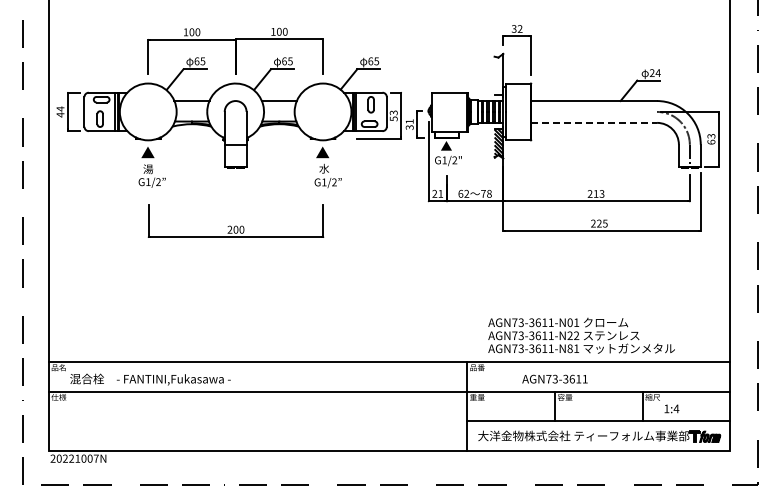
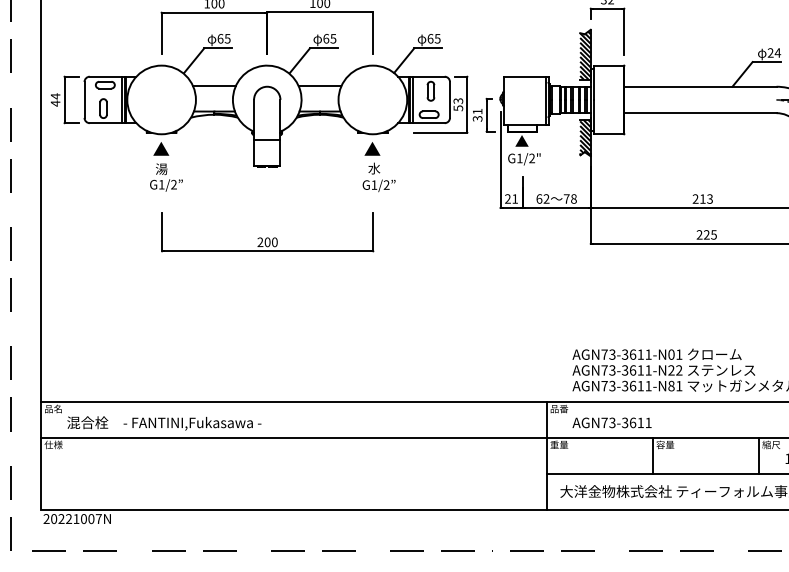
hatch: (498, 75) -> (584, 55), added
line: (594, 122) -> (700, 112), dashed -> solid
text: (554, 378) -> (611, 422), moved

